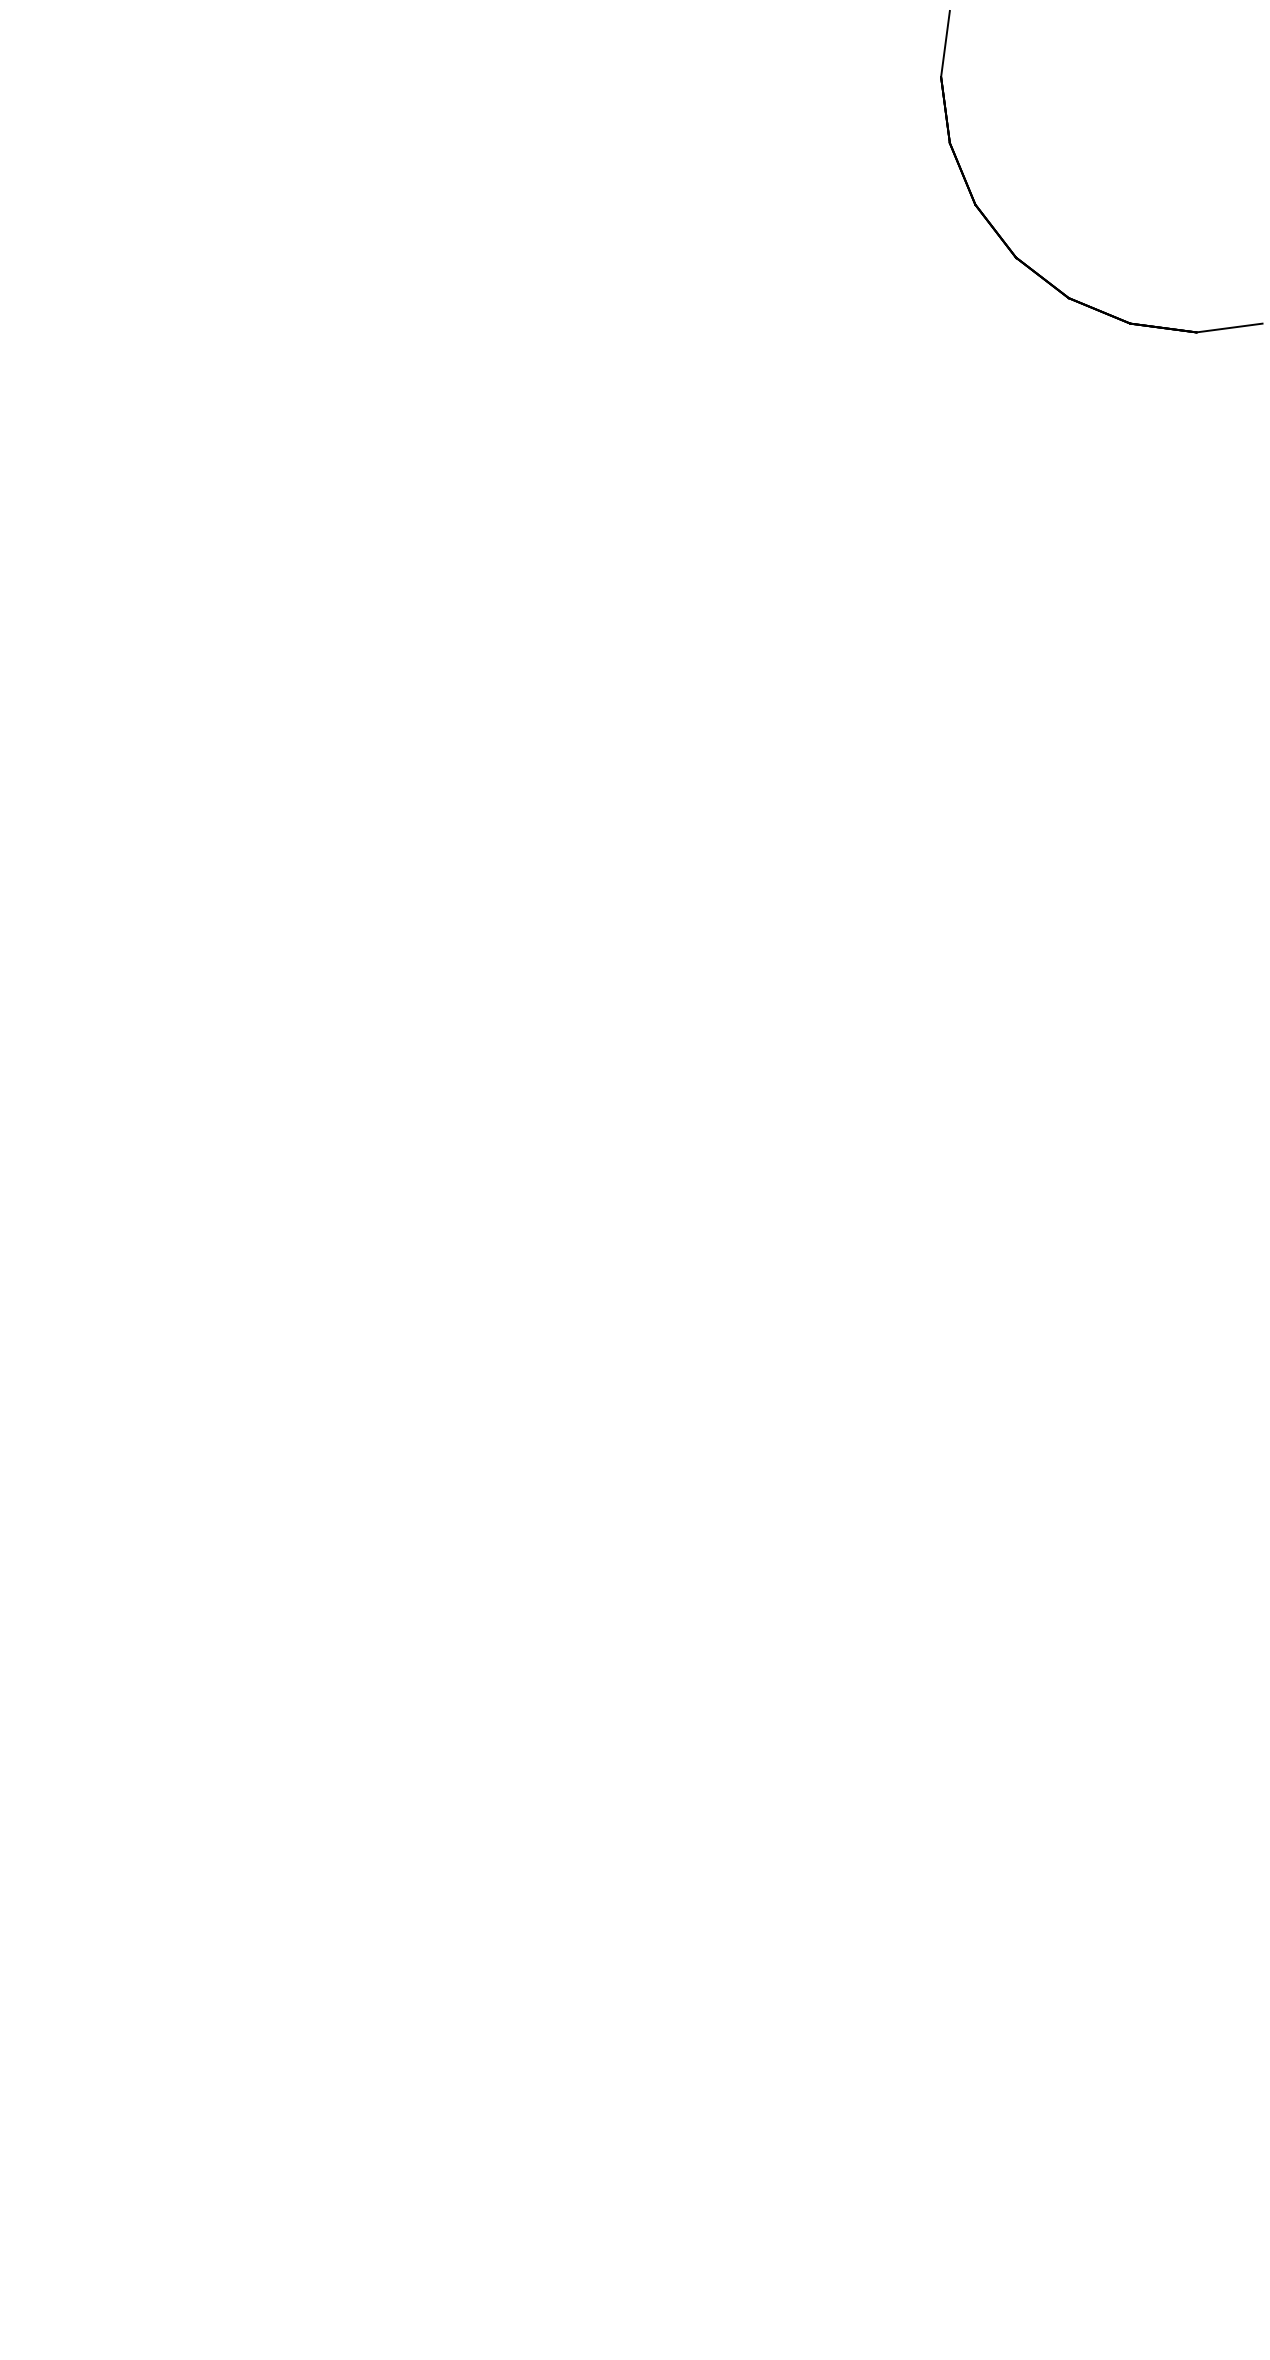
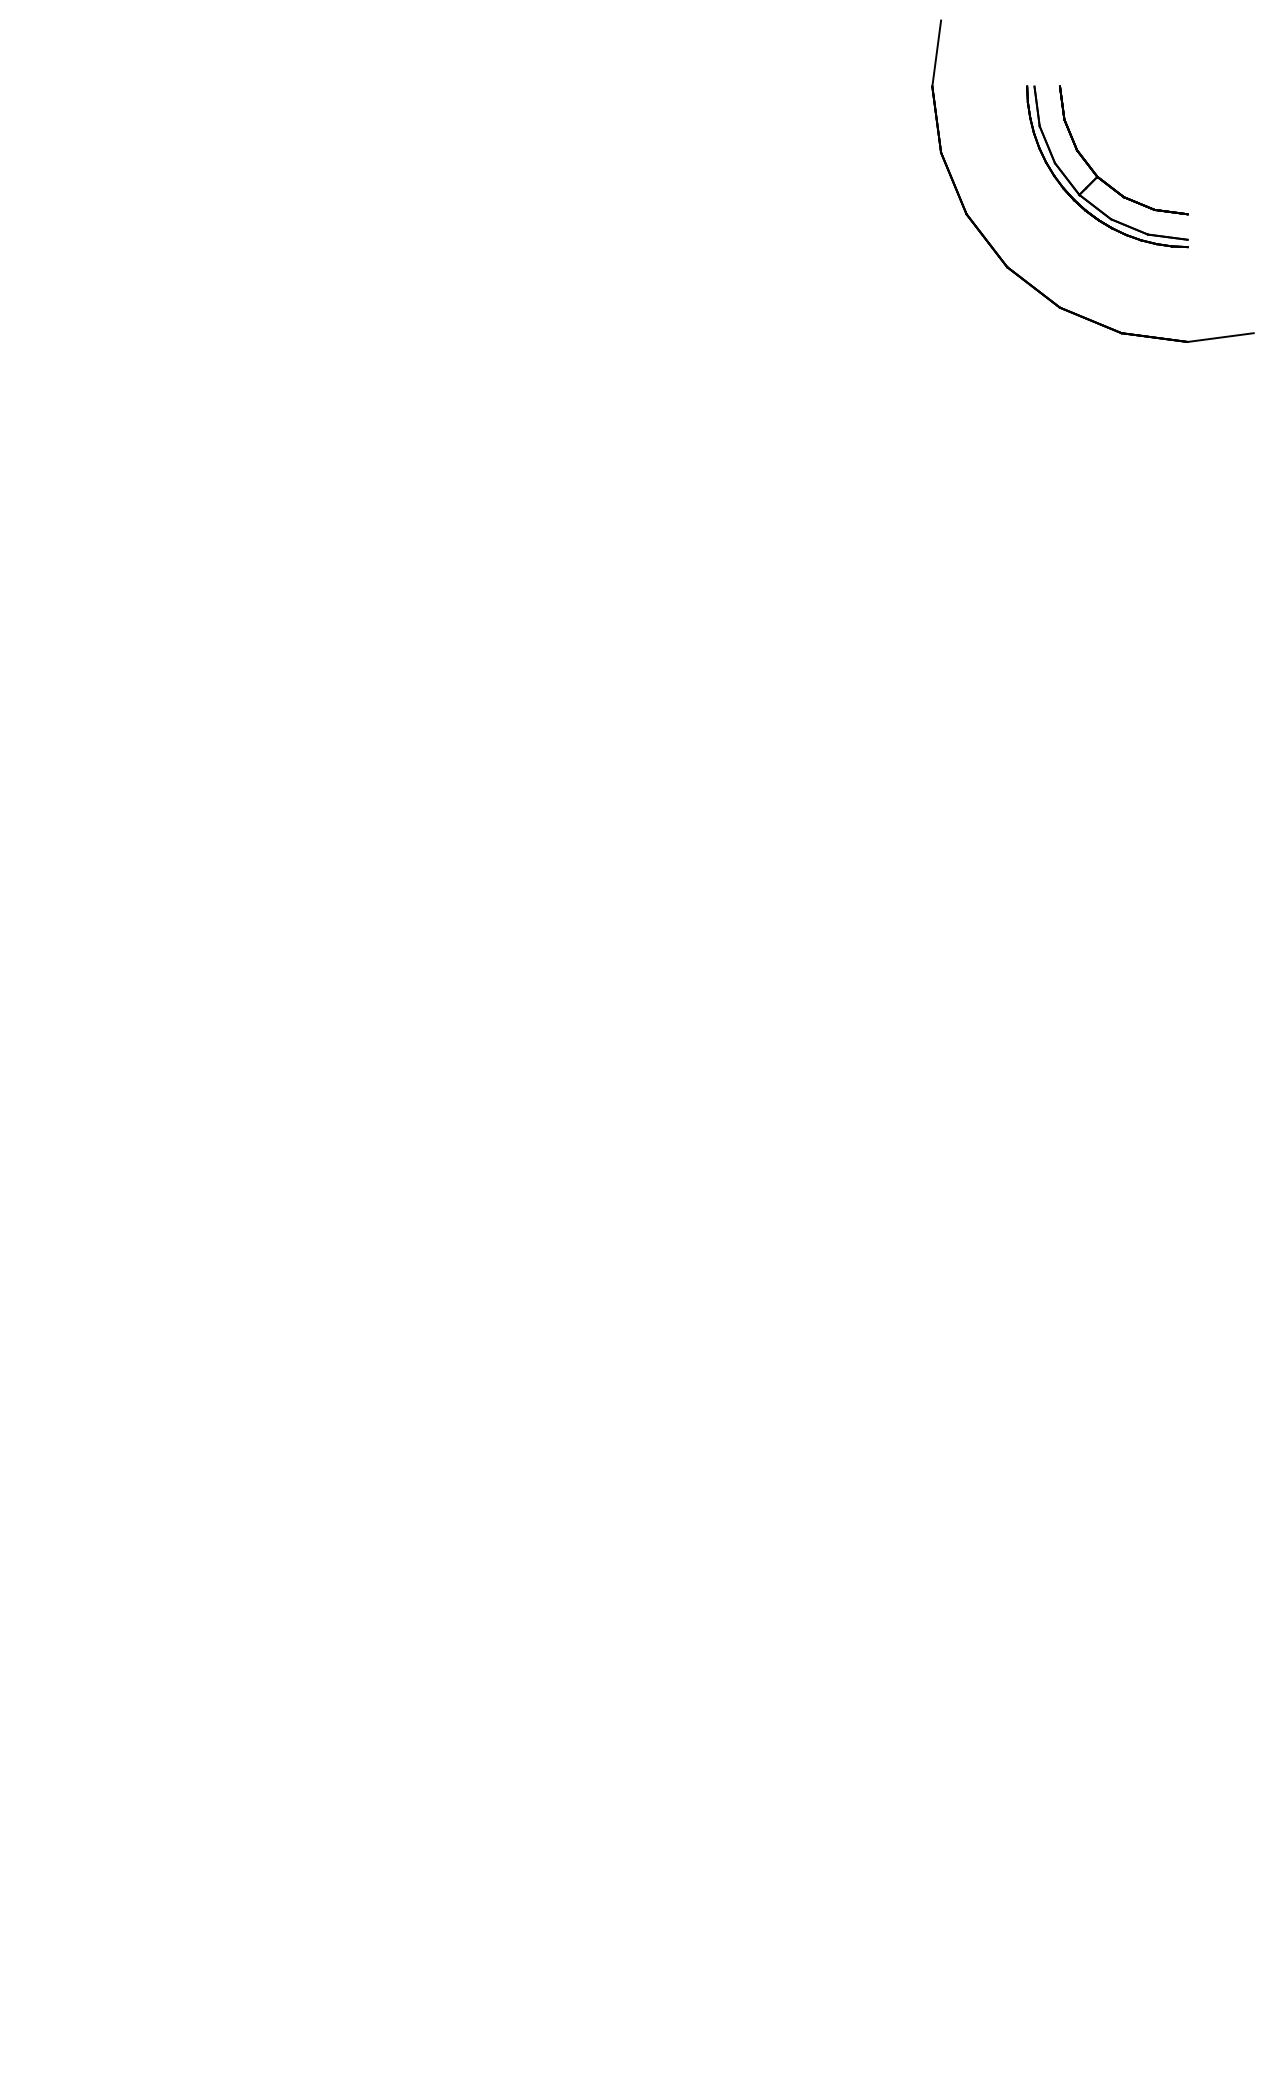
part: (1107, 166) -> (1098, 176), added

